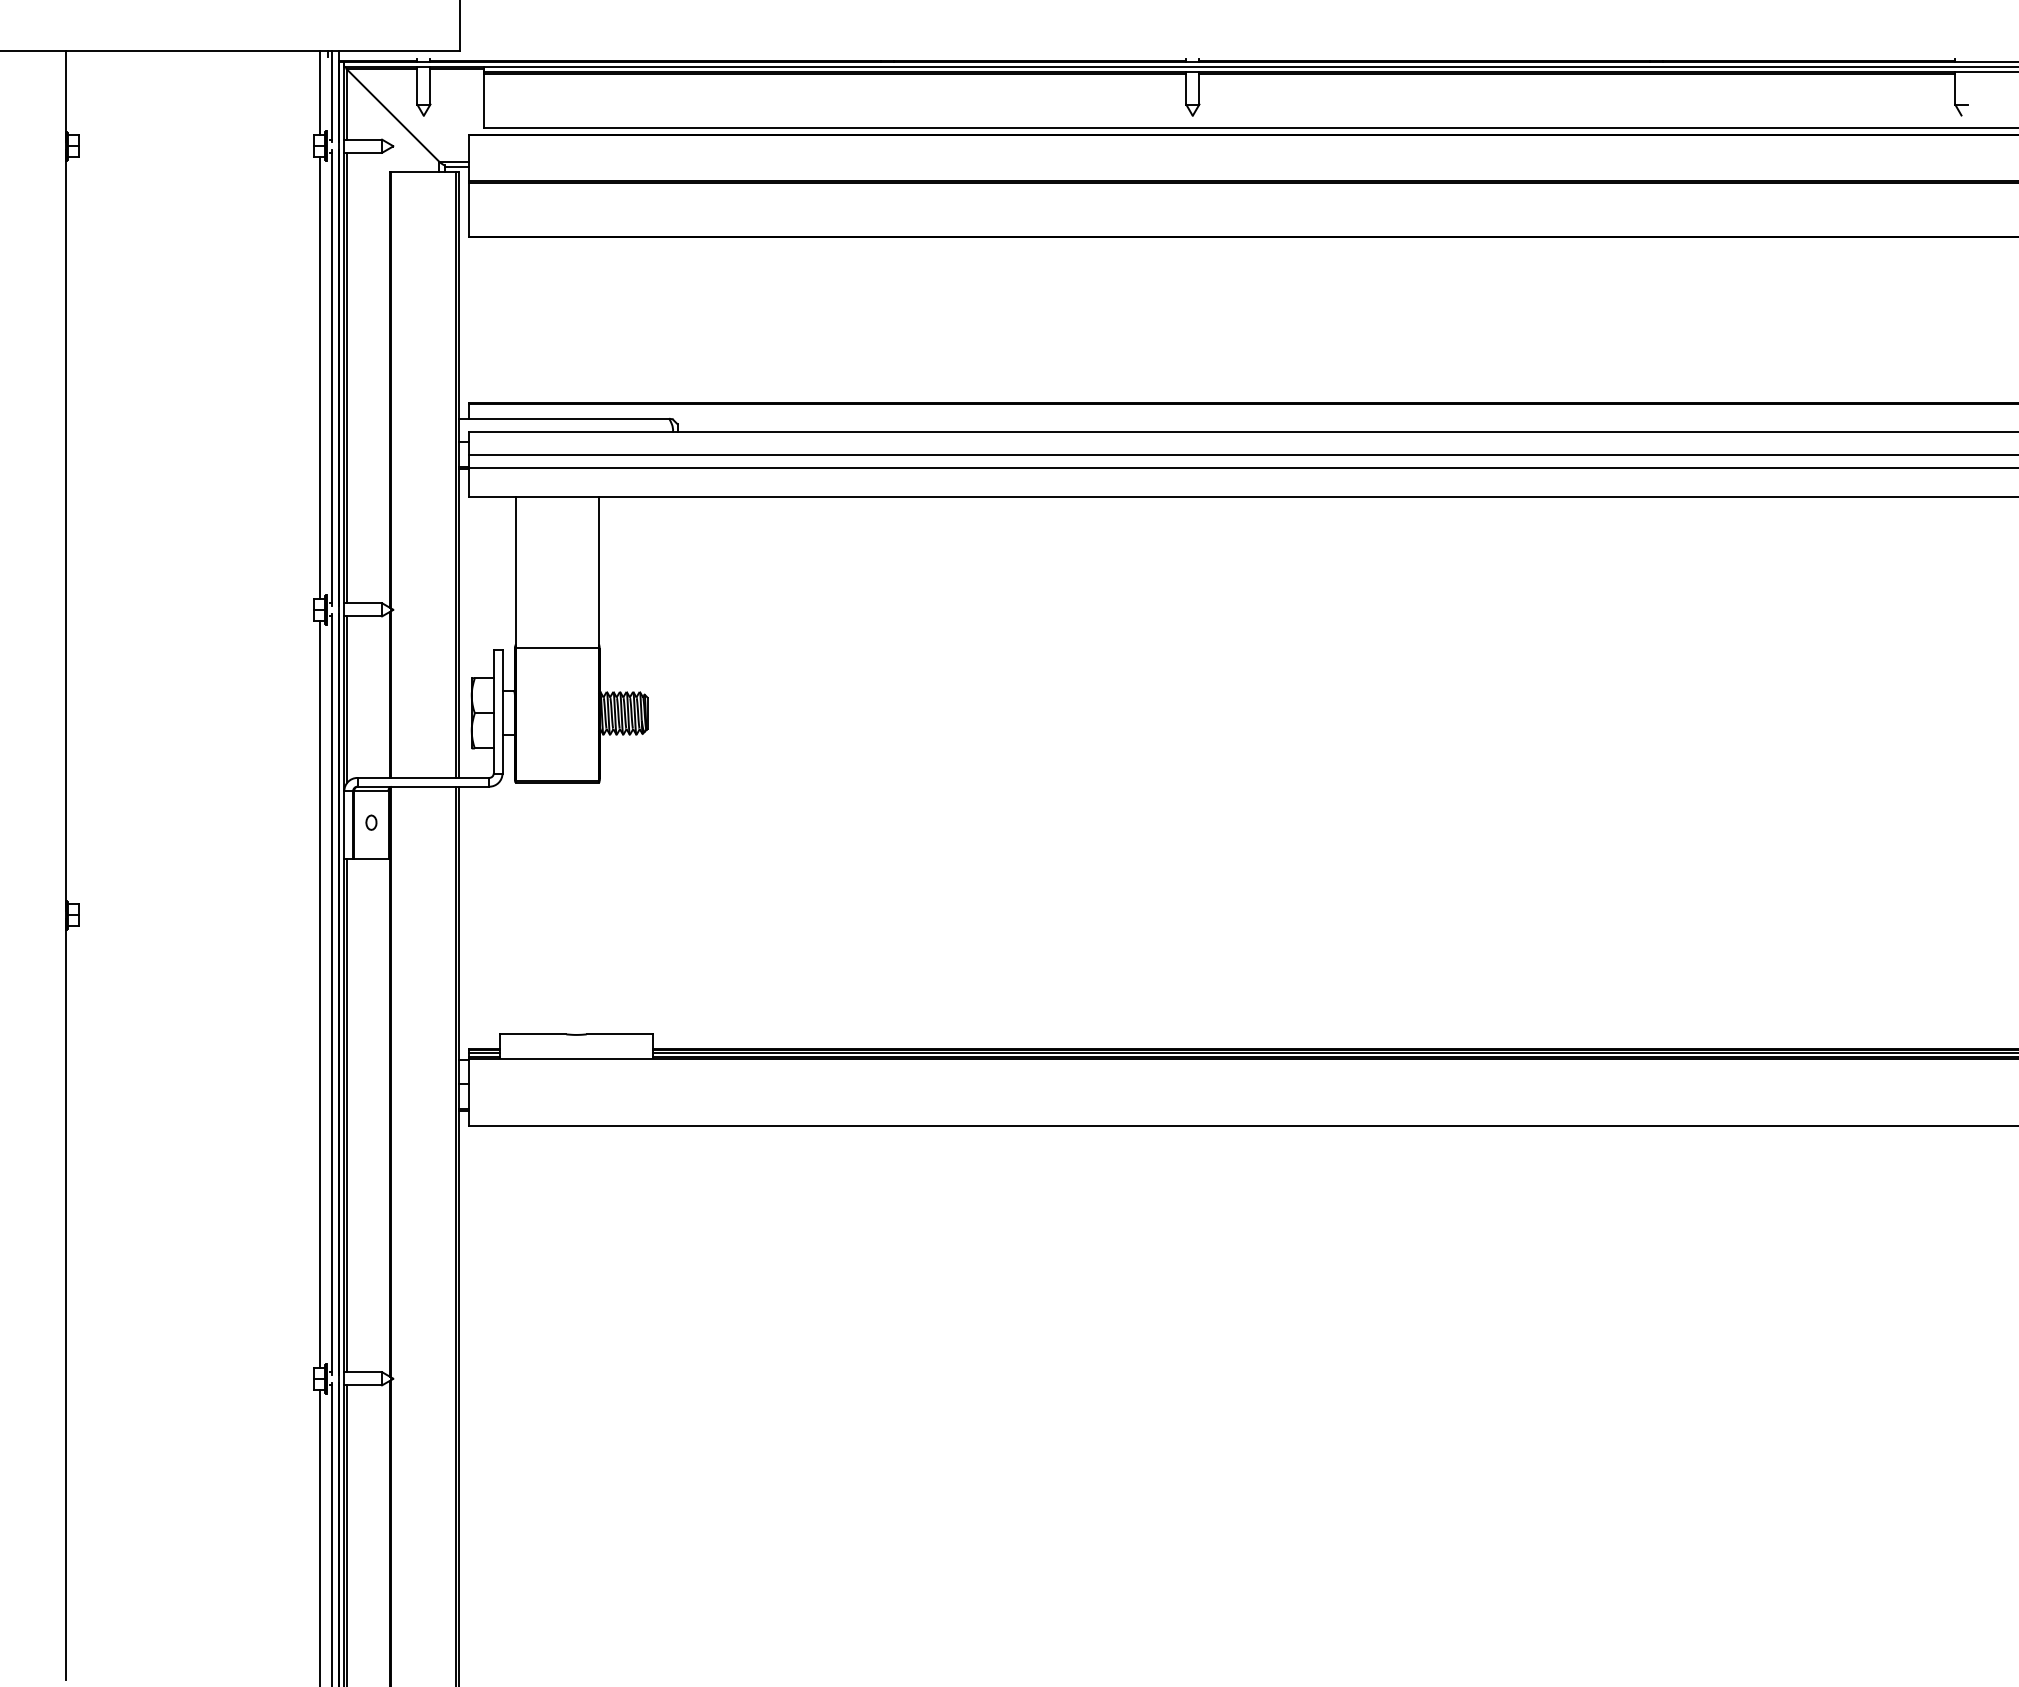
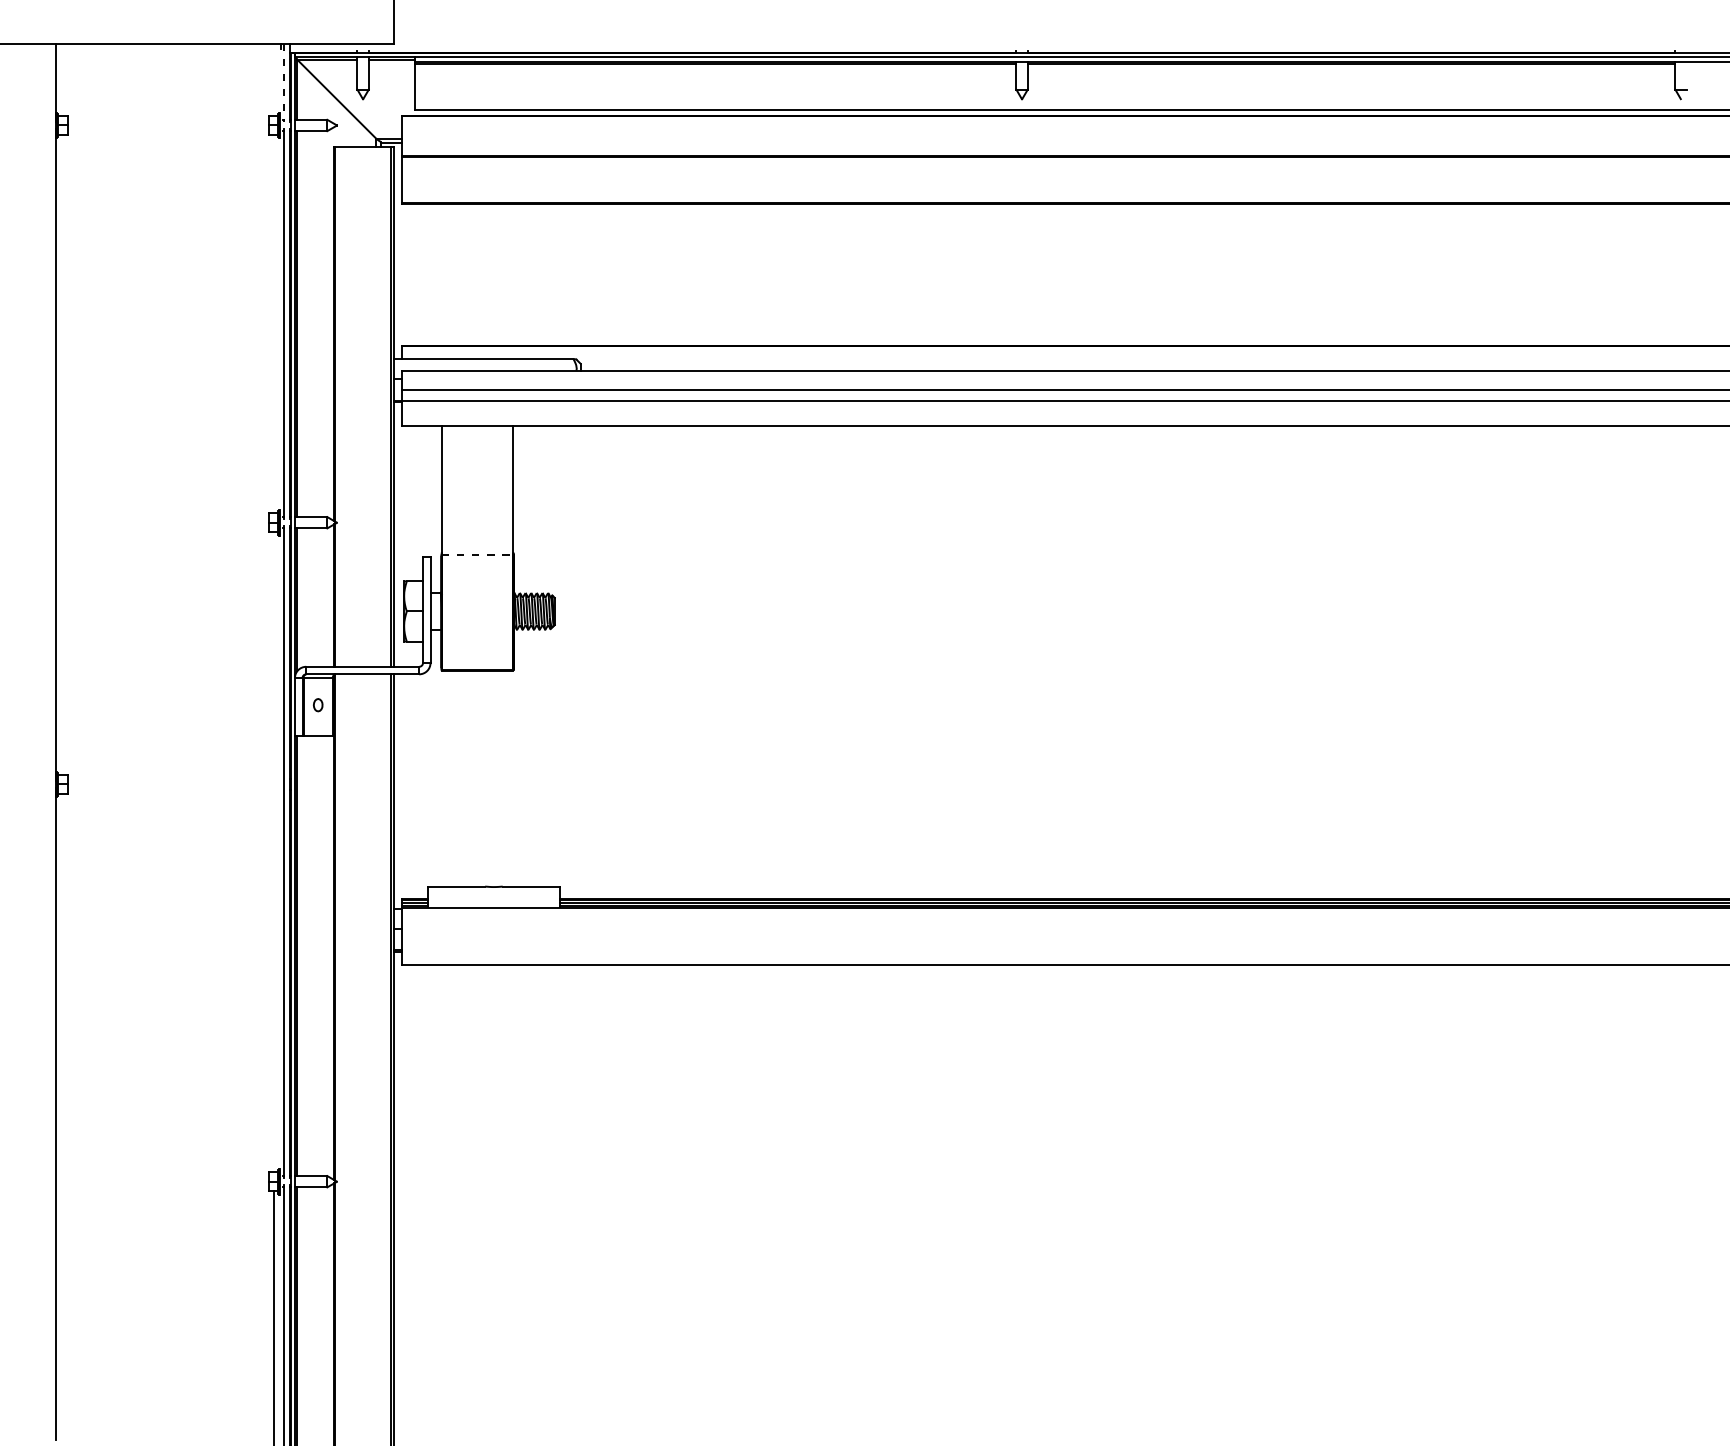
line: (320, 92) -> (274, 79), removed
line: (332, 97) -> (284, 83), solid -> dashed
line: (320, 377) -> (274, 323), removed
line: (557, 648) -> (477, 555), solid -> dashed
line: (320, 994) -> (274, 852), removed

